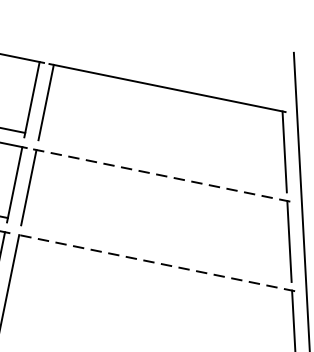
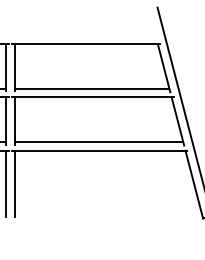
line: (162, 160) -> (91, 88), added
line: (160, 175) -> (92, 97), dashed -> solid
line: (156, 247) -> (98, 141), added
line: (154, 262) -> (99, 150), dashed -> solid

